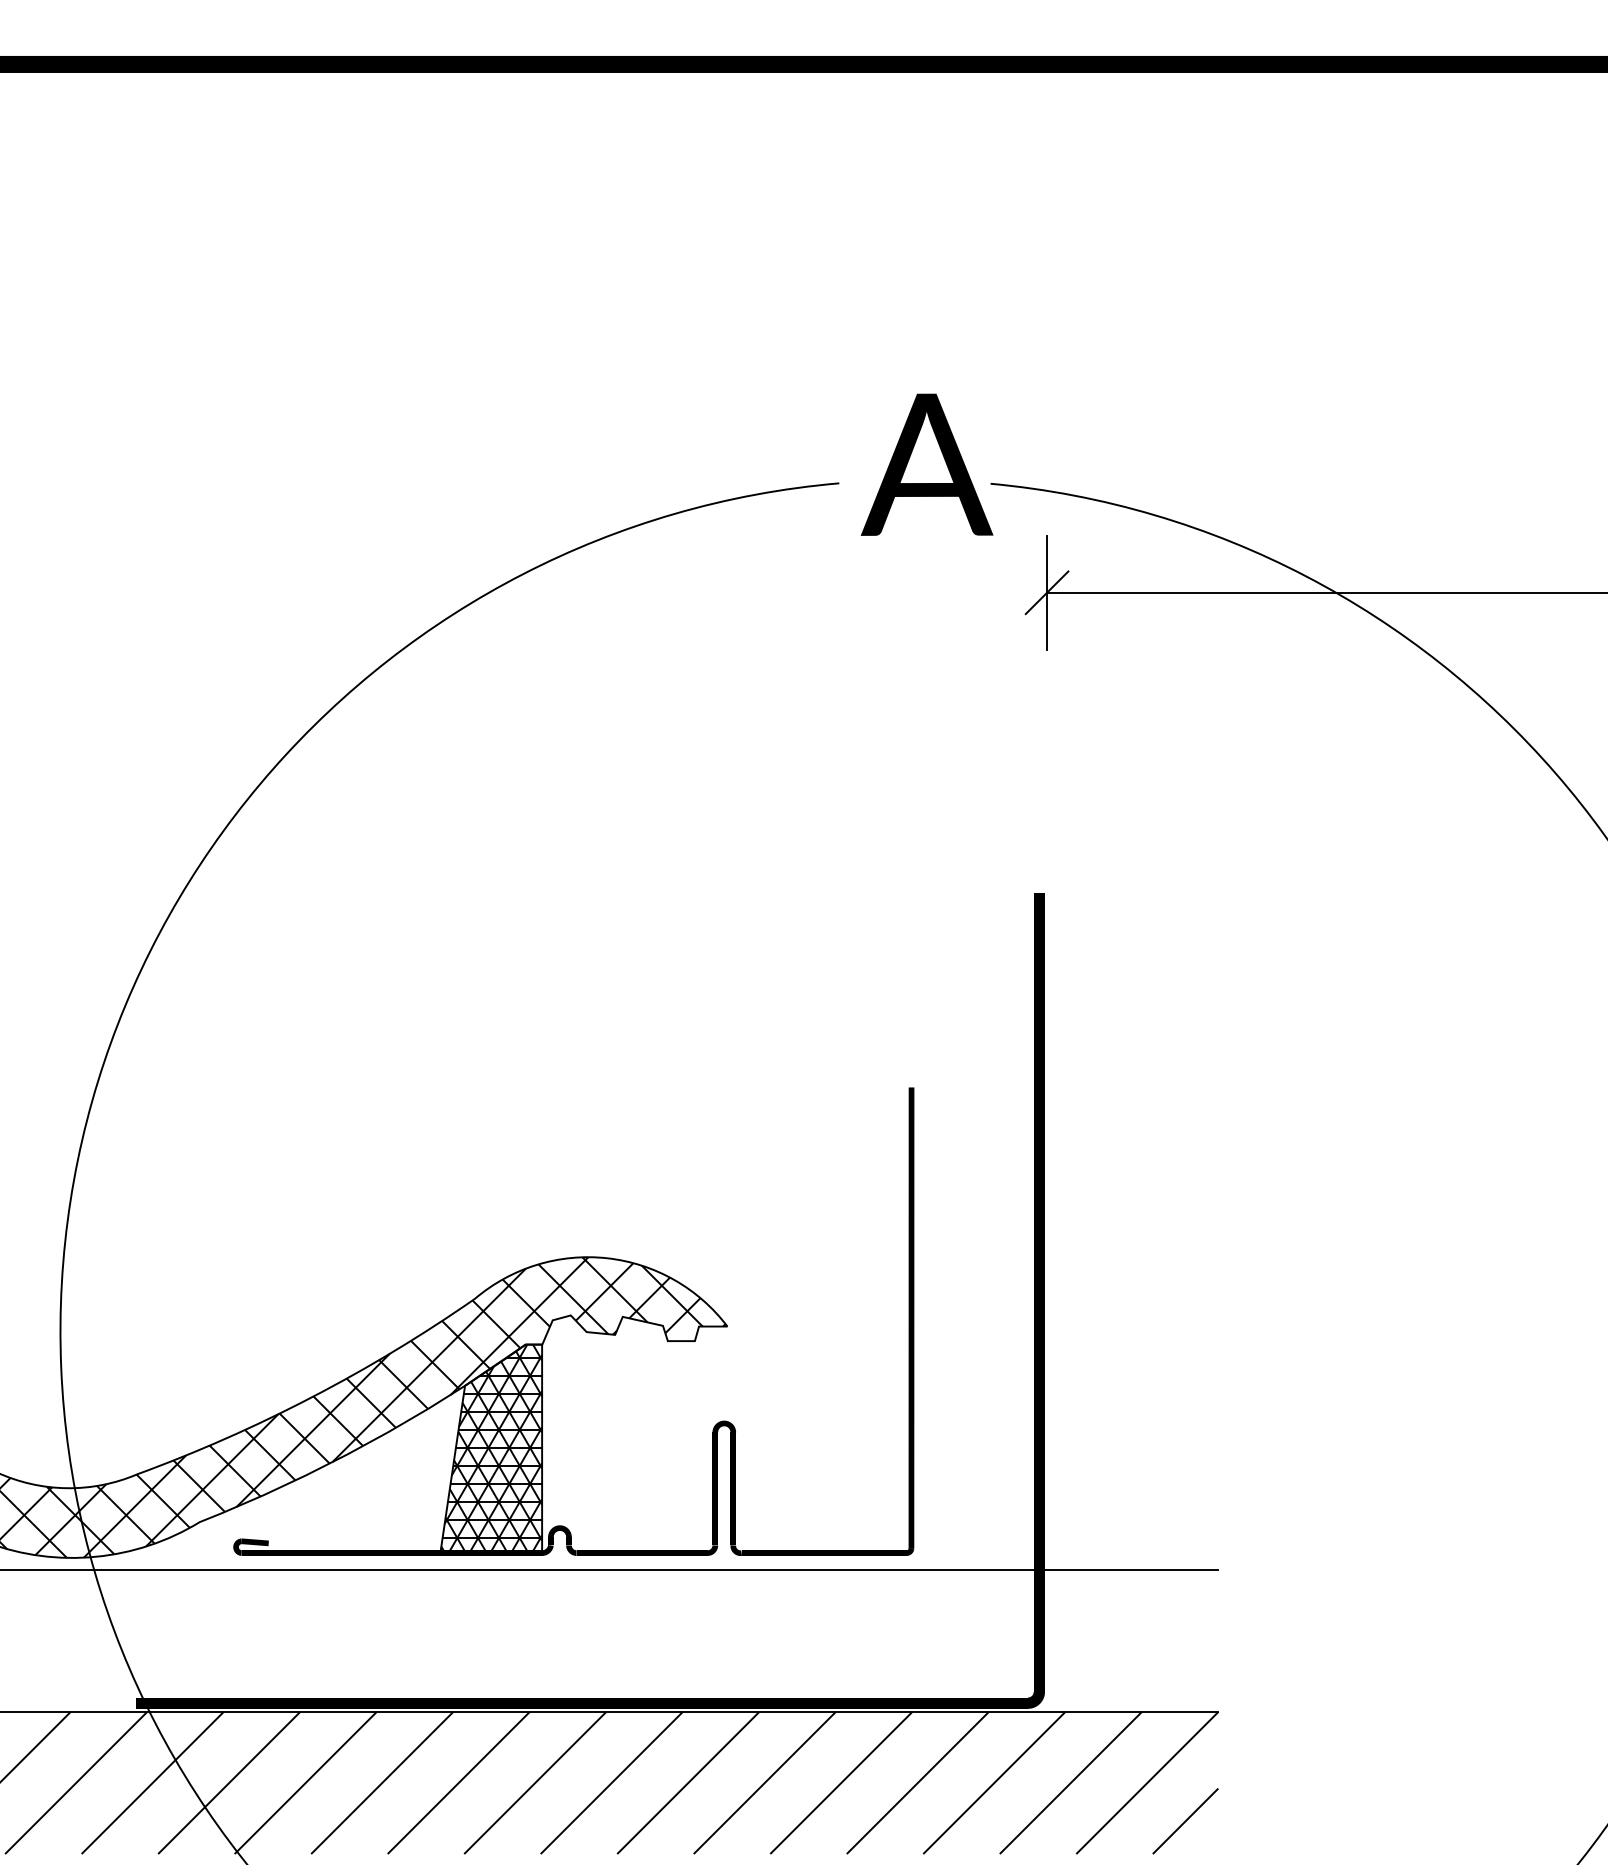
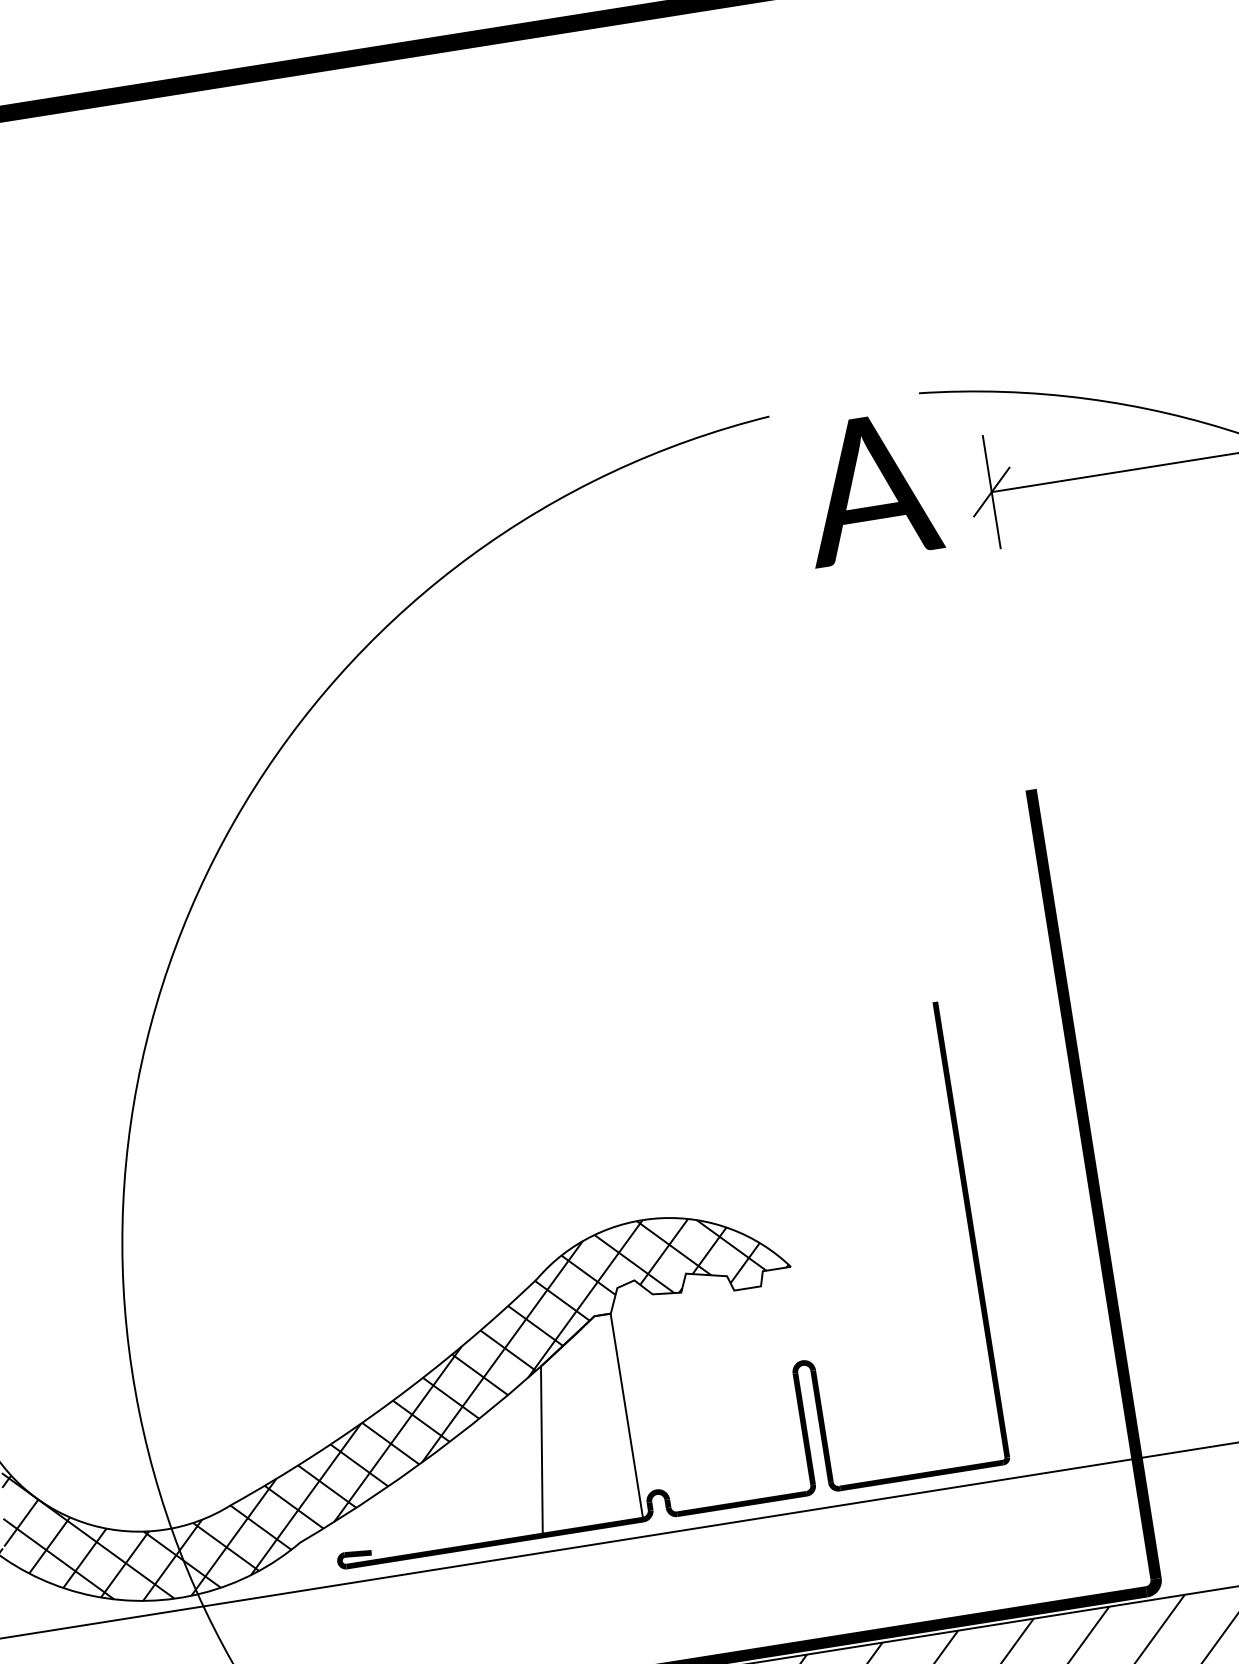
text: (926, 464) -> (869, 487), moved
hatch: (491, 1448) -> (576, 1424), removed

